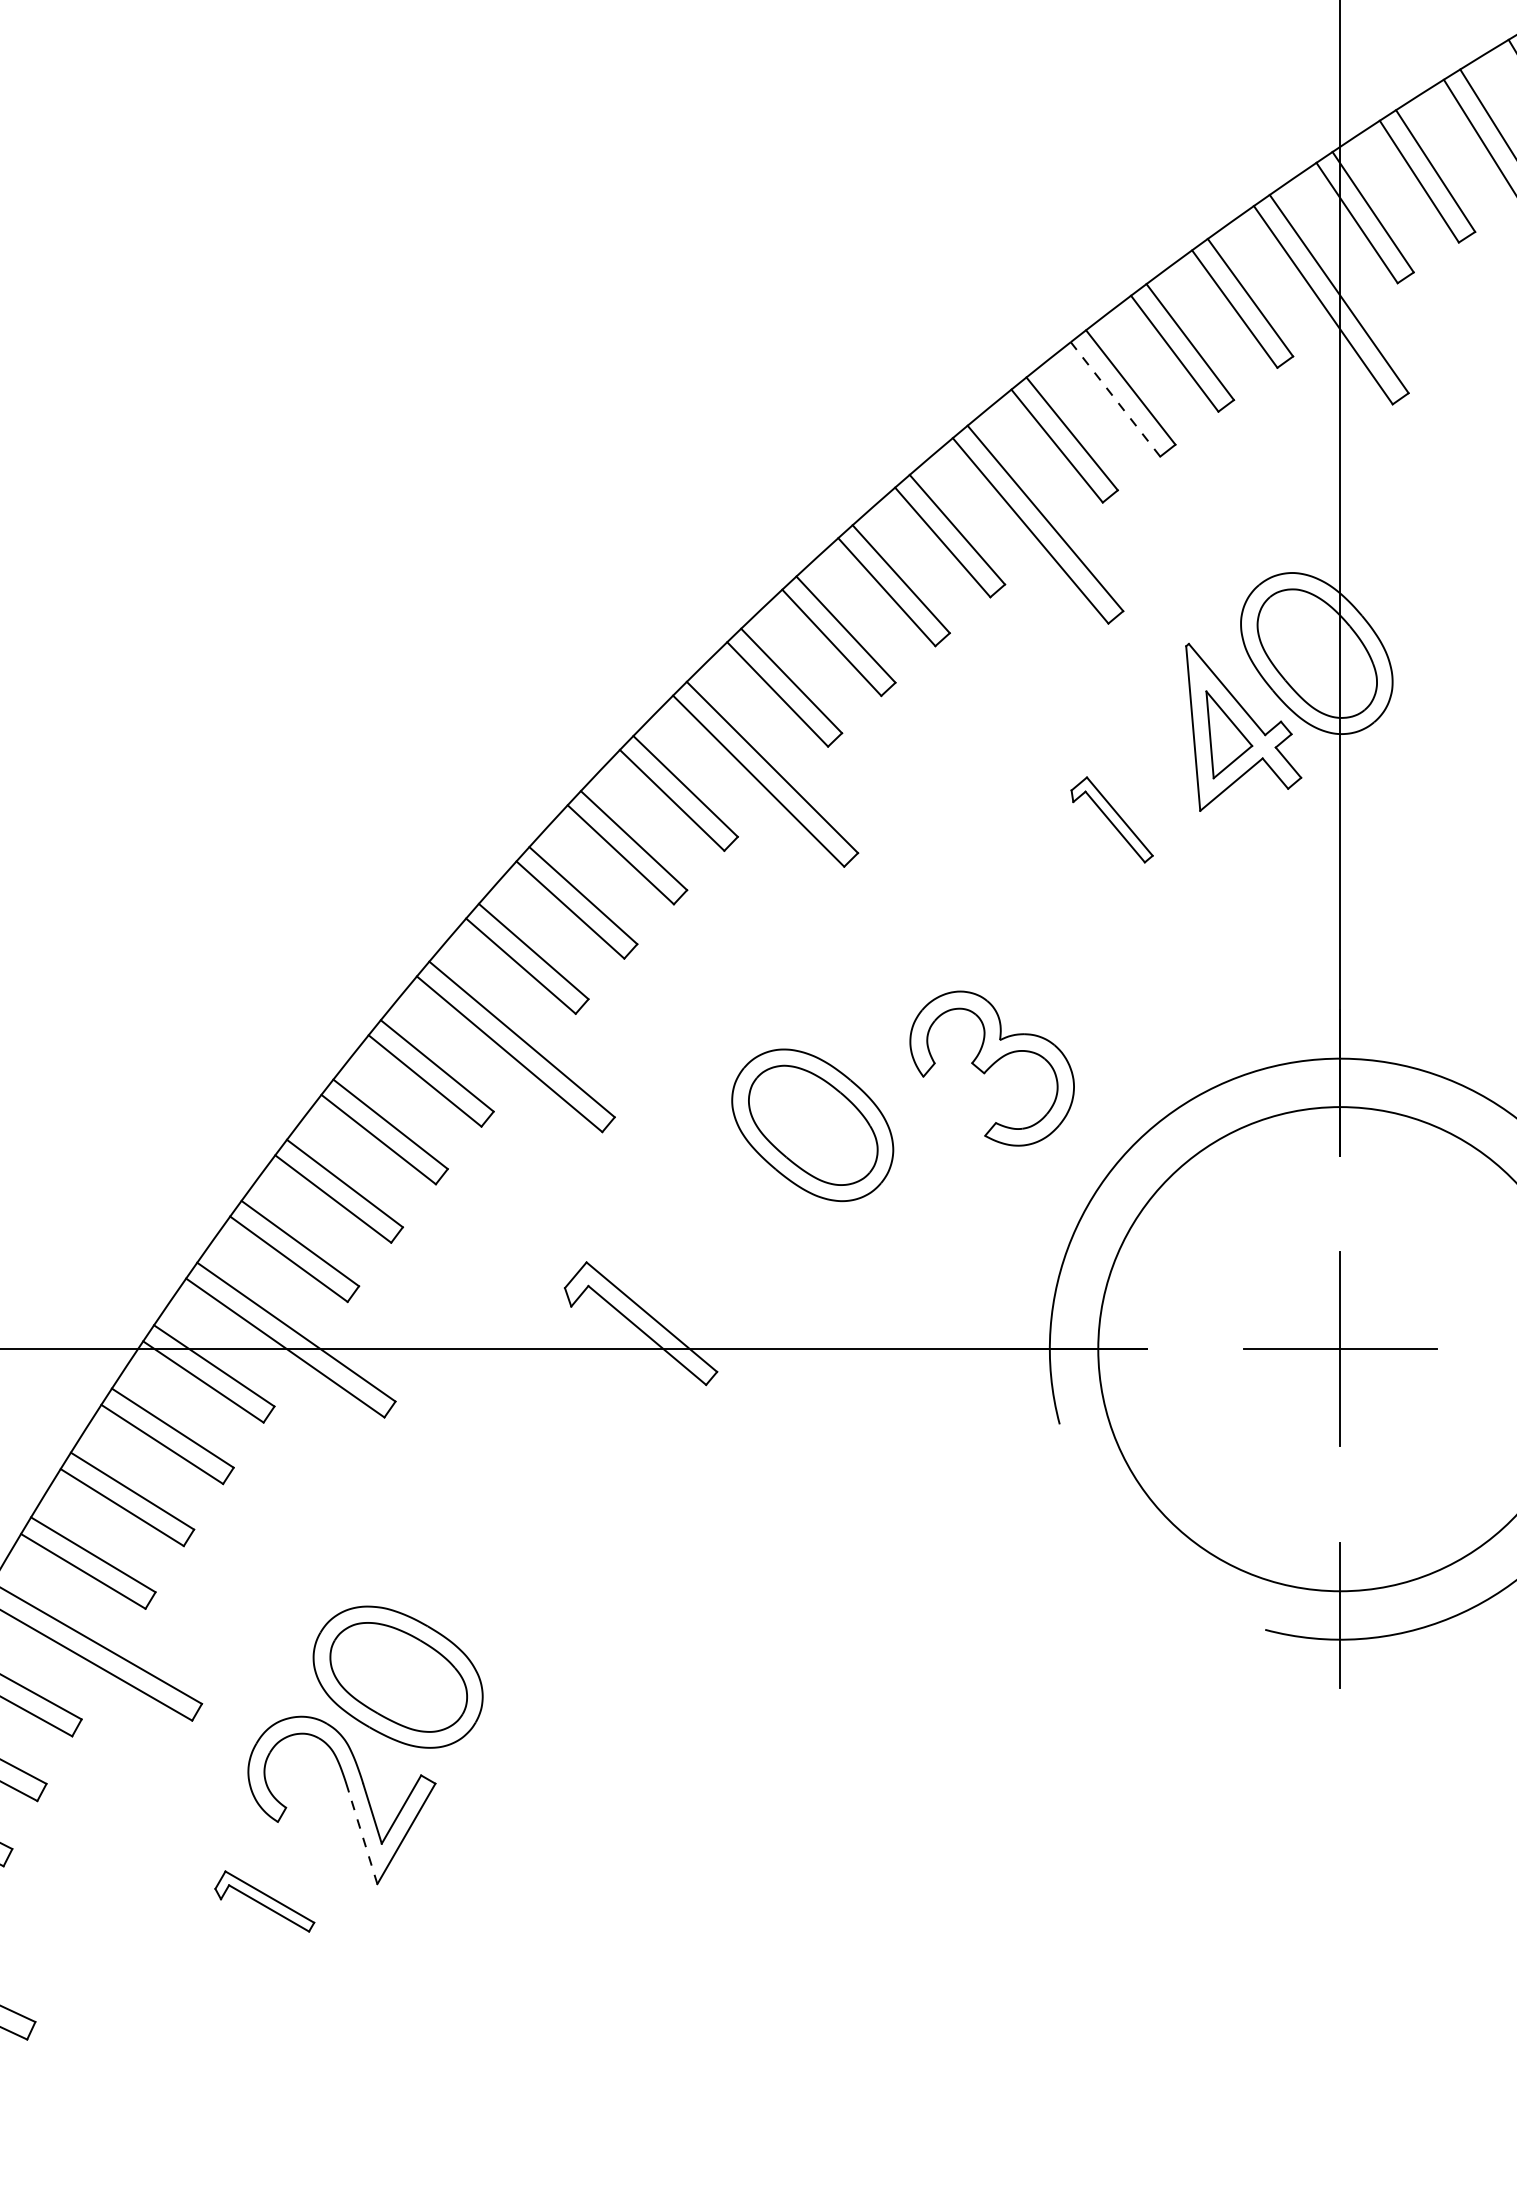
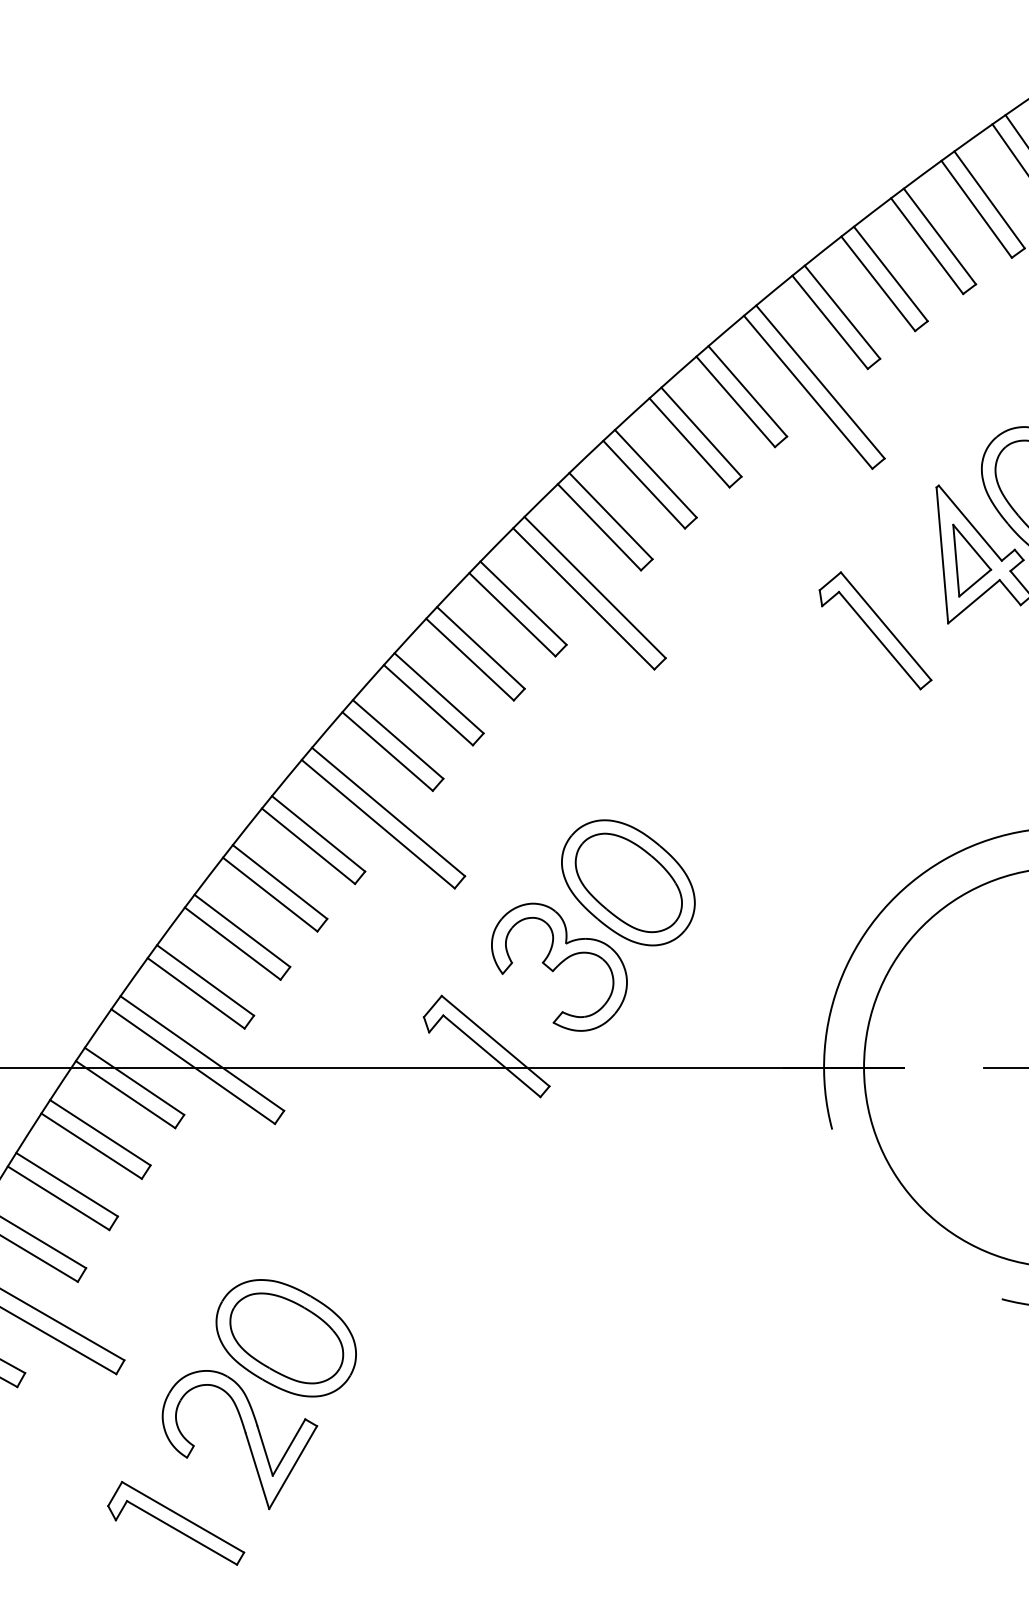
line: (1115, 399) -> (878, 283), dashed -> solid
part: (1111, 819) -> (874, 630), size x1.67
part: (991, 1068) -> (558, 967), moved
line: (363, 1838) -> (257, 1471), dashed -> solid
part: (264, 1901) -> (176, 1523), size x1.67

